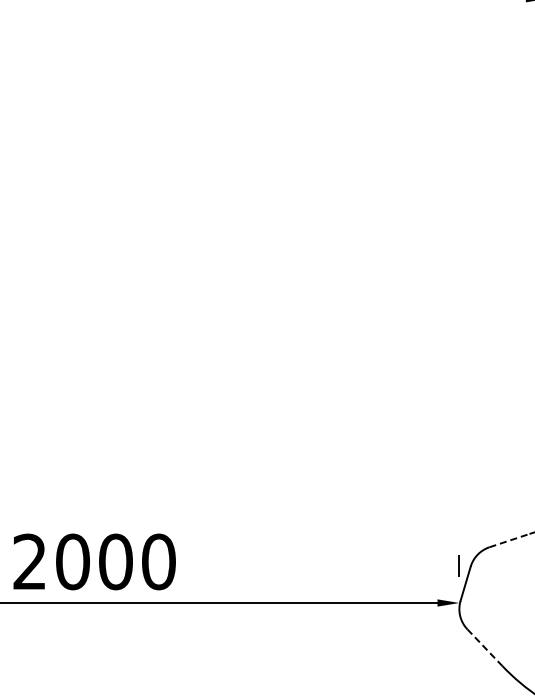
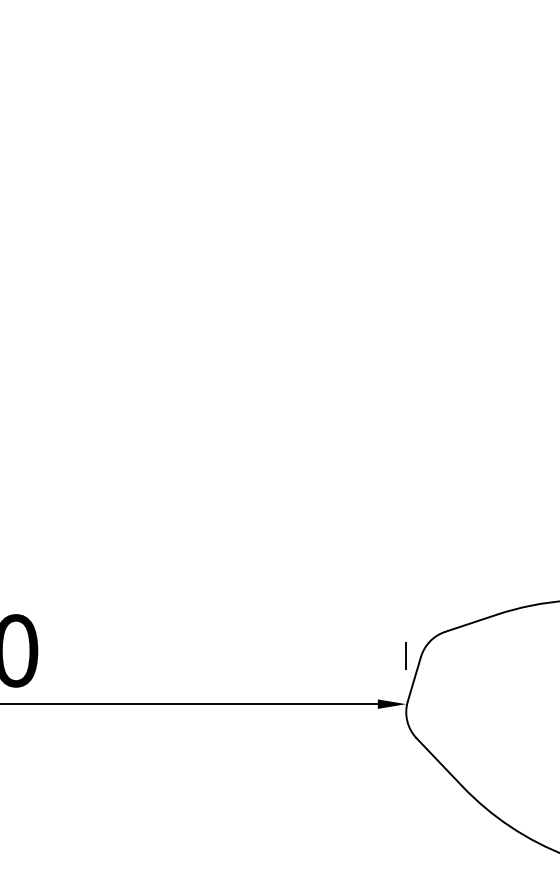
line: (509, 540) -> (471, 623), dashed -> solid
line: (484, 647) -> (438, 761), dashed -> solid

